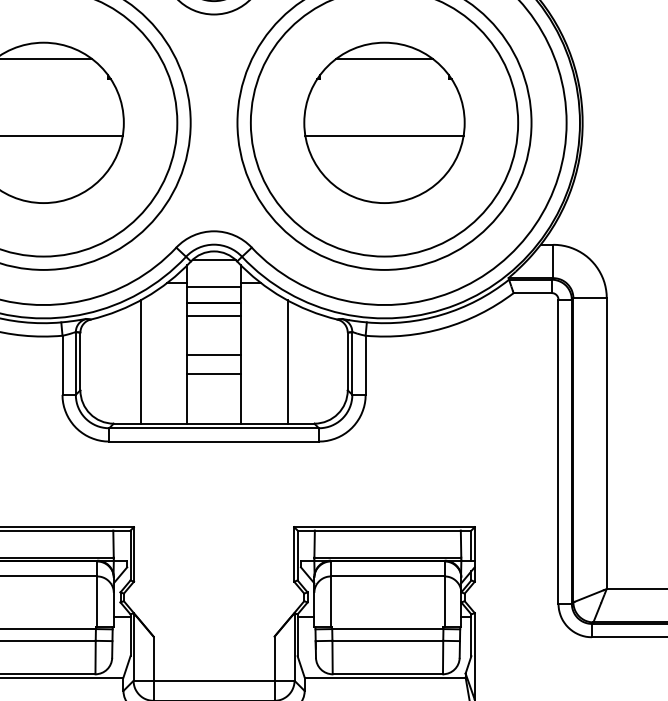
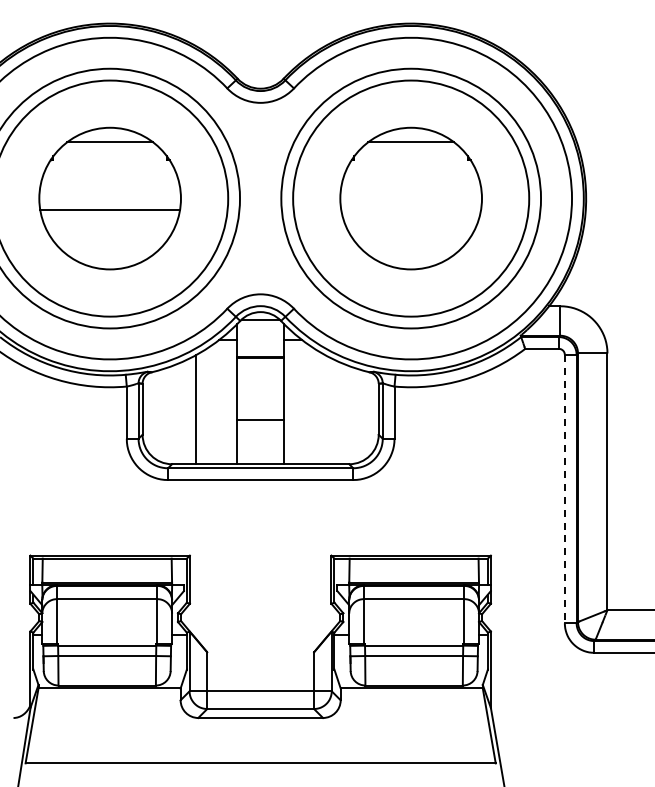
line: (383, 136) -> (410, 210), removed
line: (213, 286) -> (260, 343), removed
line: (213, 316) -> (260, 369), removed
line: (213, 354) -> (260, 403), removed
line: (287, 361) -> (325, 409), removed
line: (558, 452) -> (564, 489), solid -> dashed

